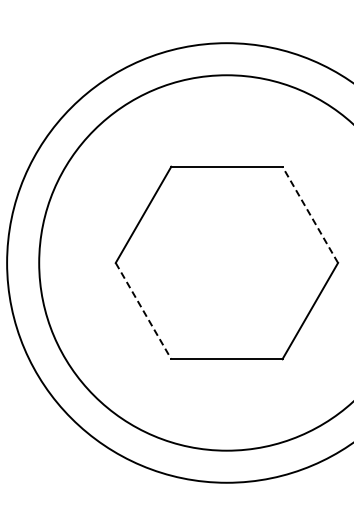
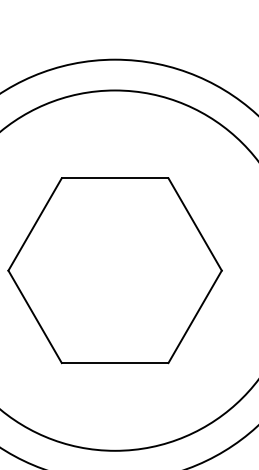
line: (310, 214) -> (195, 224), dashed -> solid
line: (143, 311) -> (35, 317), dashed -> solid

